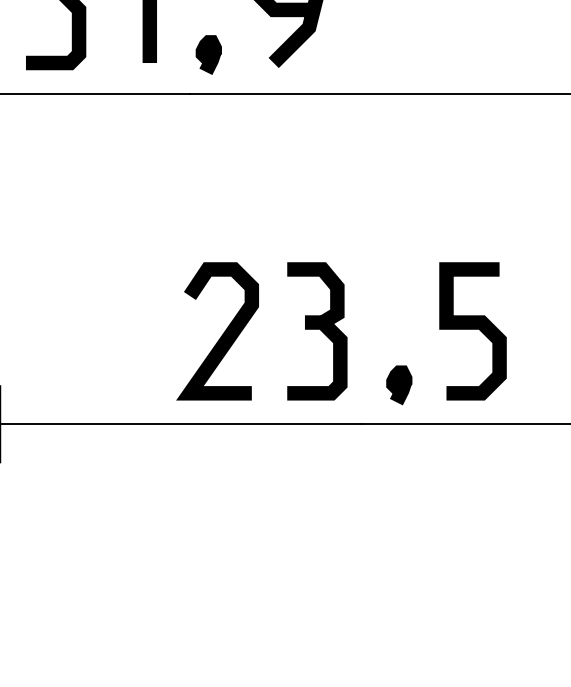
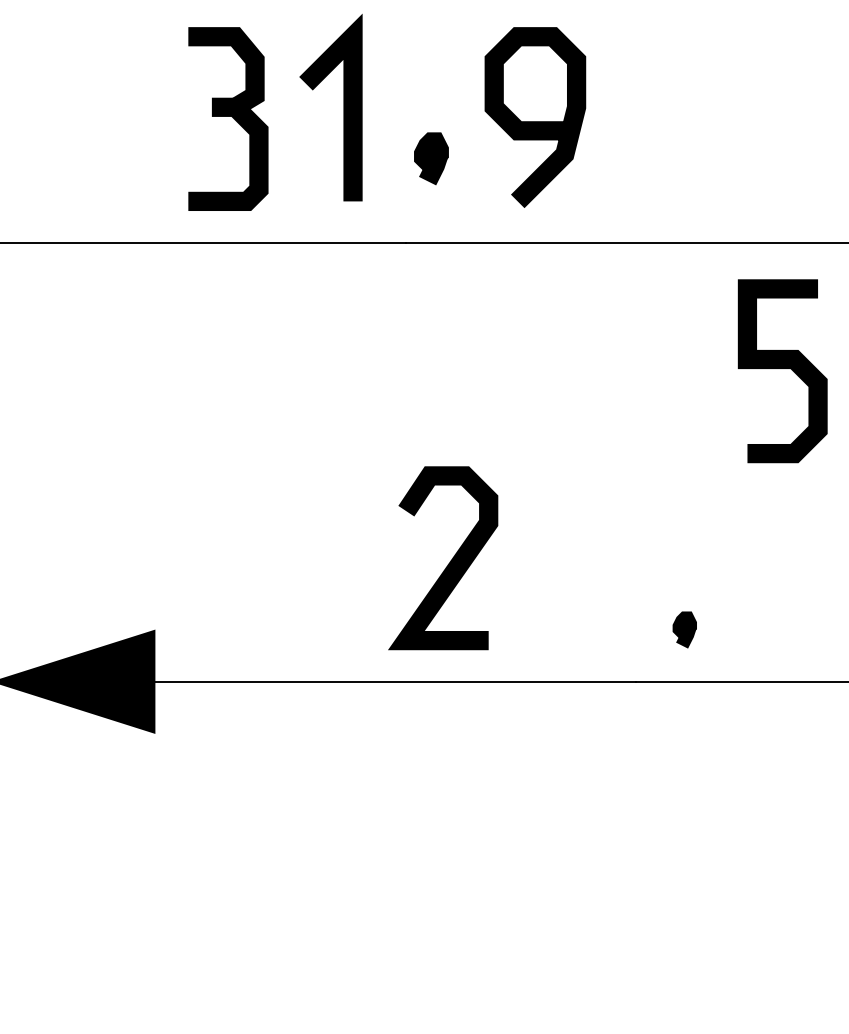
part: (208, 54) -> (431, 158), moved
curve: (472, 329) -> (782, 368), moved
part: (317, 331) -> (575, 558), removed
part: (399, 384) -> (684, 629), size x0.7

